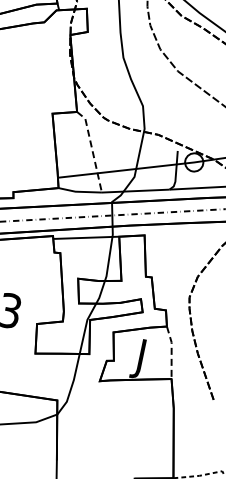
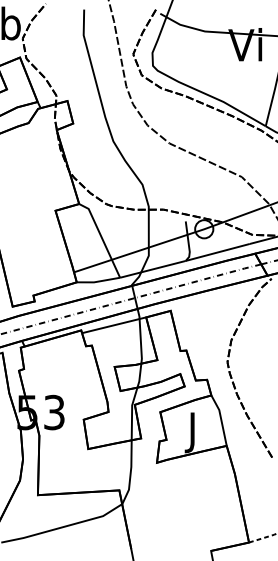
line: (91, 149) -> (101, 237), dashed -> solid
line: (171, 352) -> (221, 419), dashed -> solid

